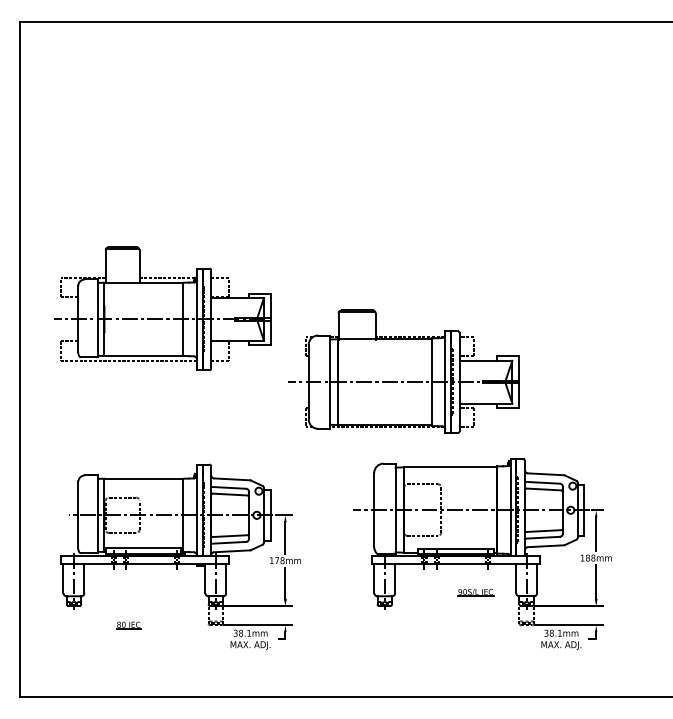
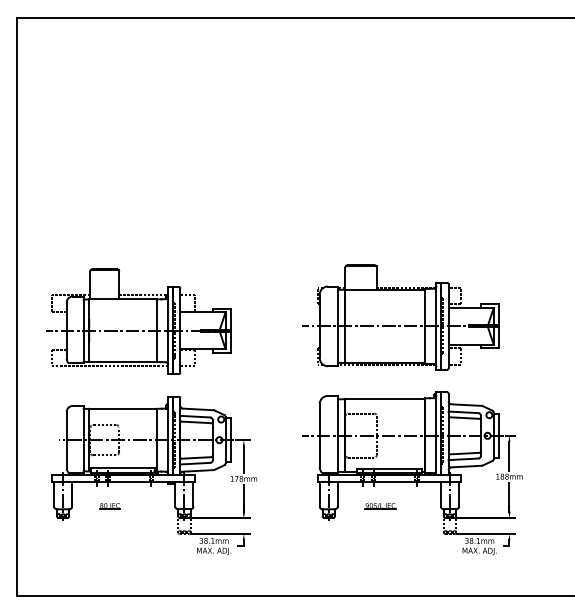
part: (162, 308) -> (138, 321), moved
part: (403, 371) -> (400, 317), moved
part: (475, 592) -> (380, 506), moved
part: (128, 625) -> (109, 506), moved

